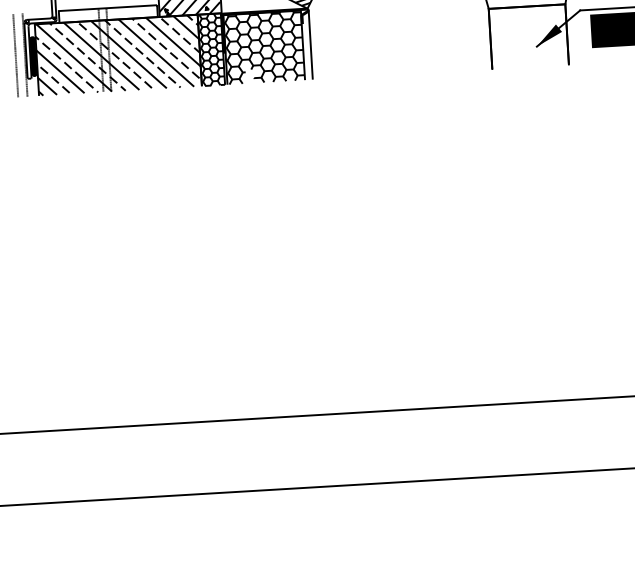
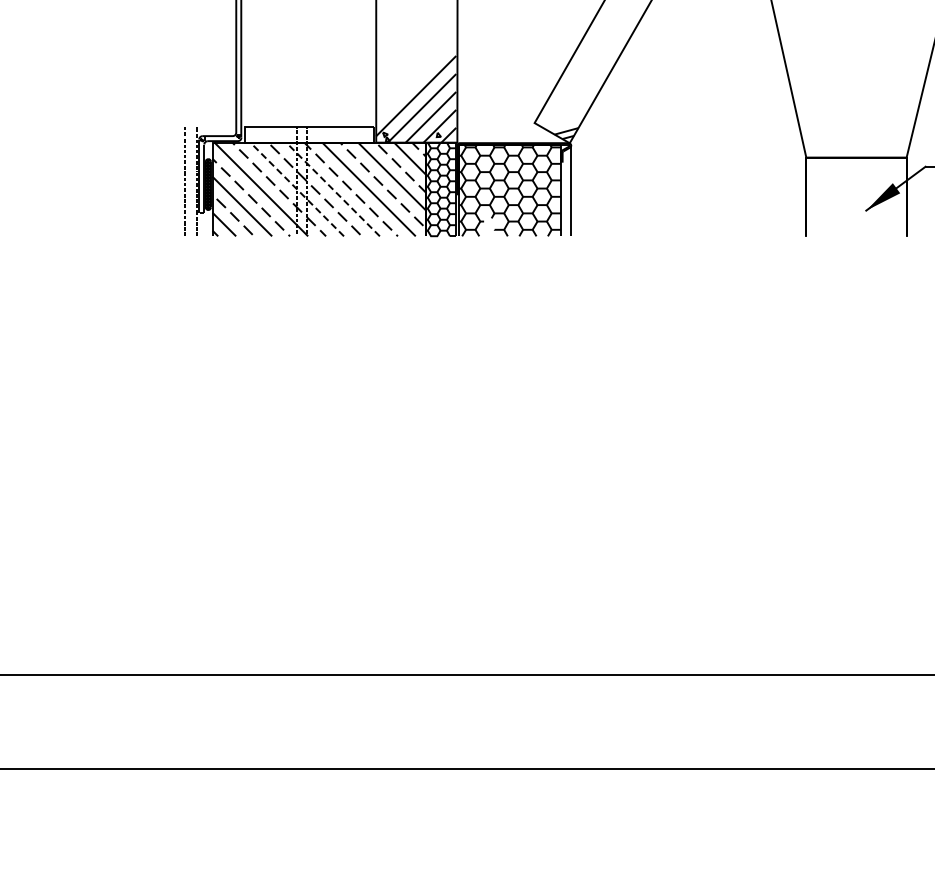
line: (128, 54) -> (332, 189), solid -> dashed
line: (101, 56) -> (296, 189), solid -> dashed

